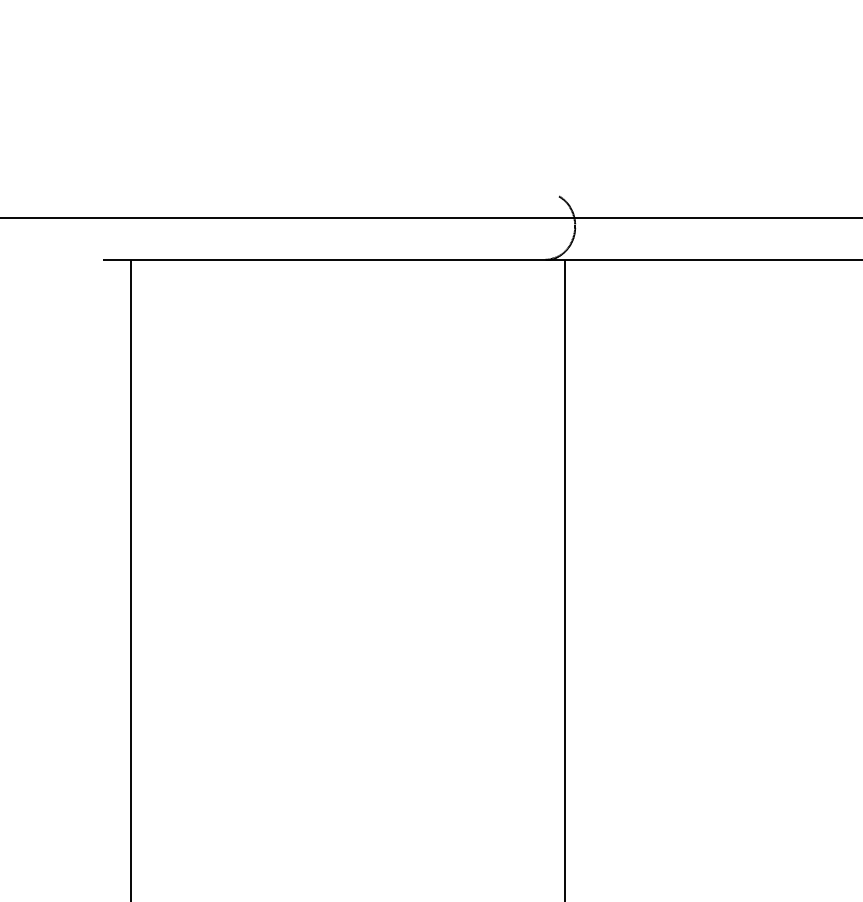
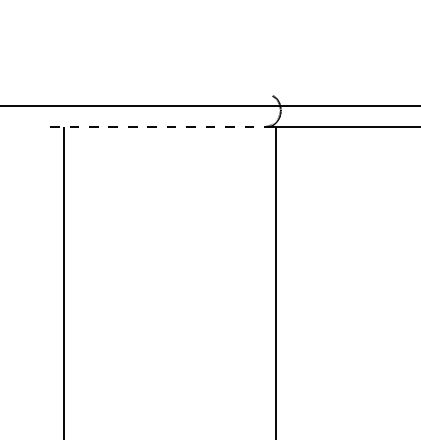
line: (324, 259) -> (158, 126), solid -> dashed

